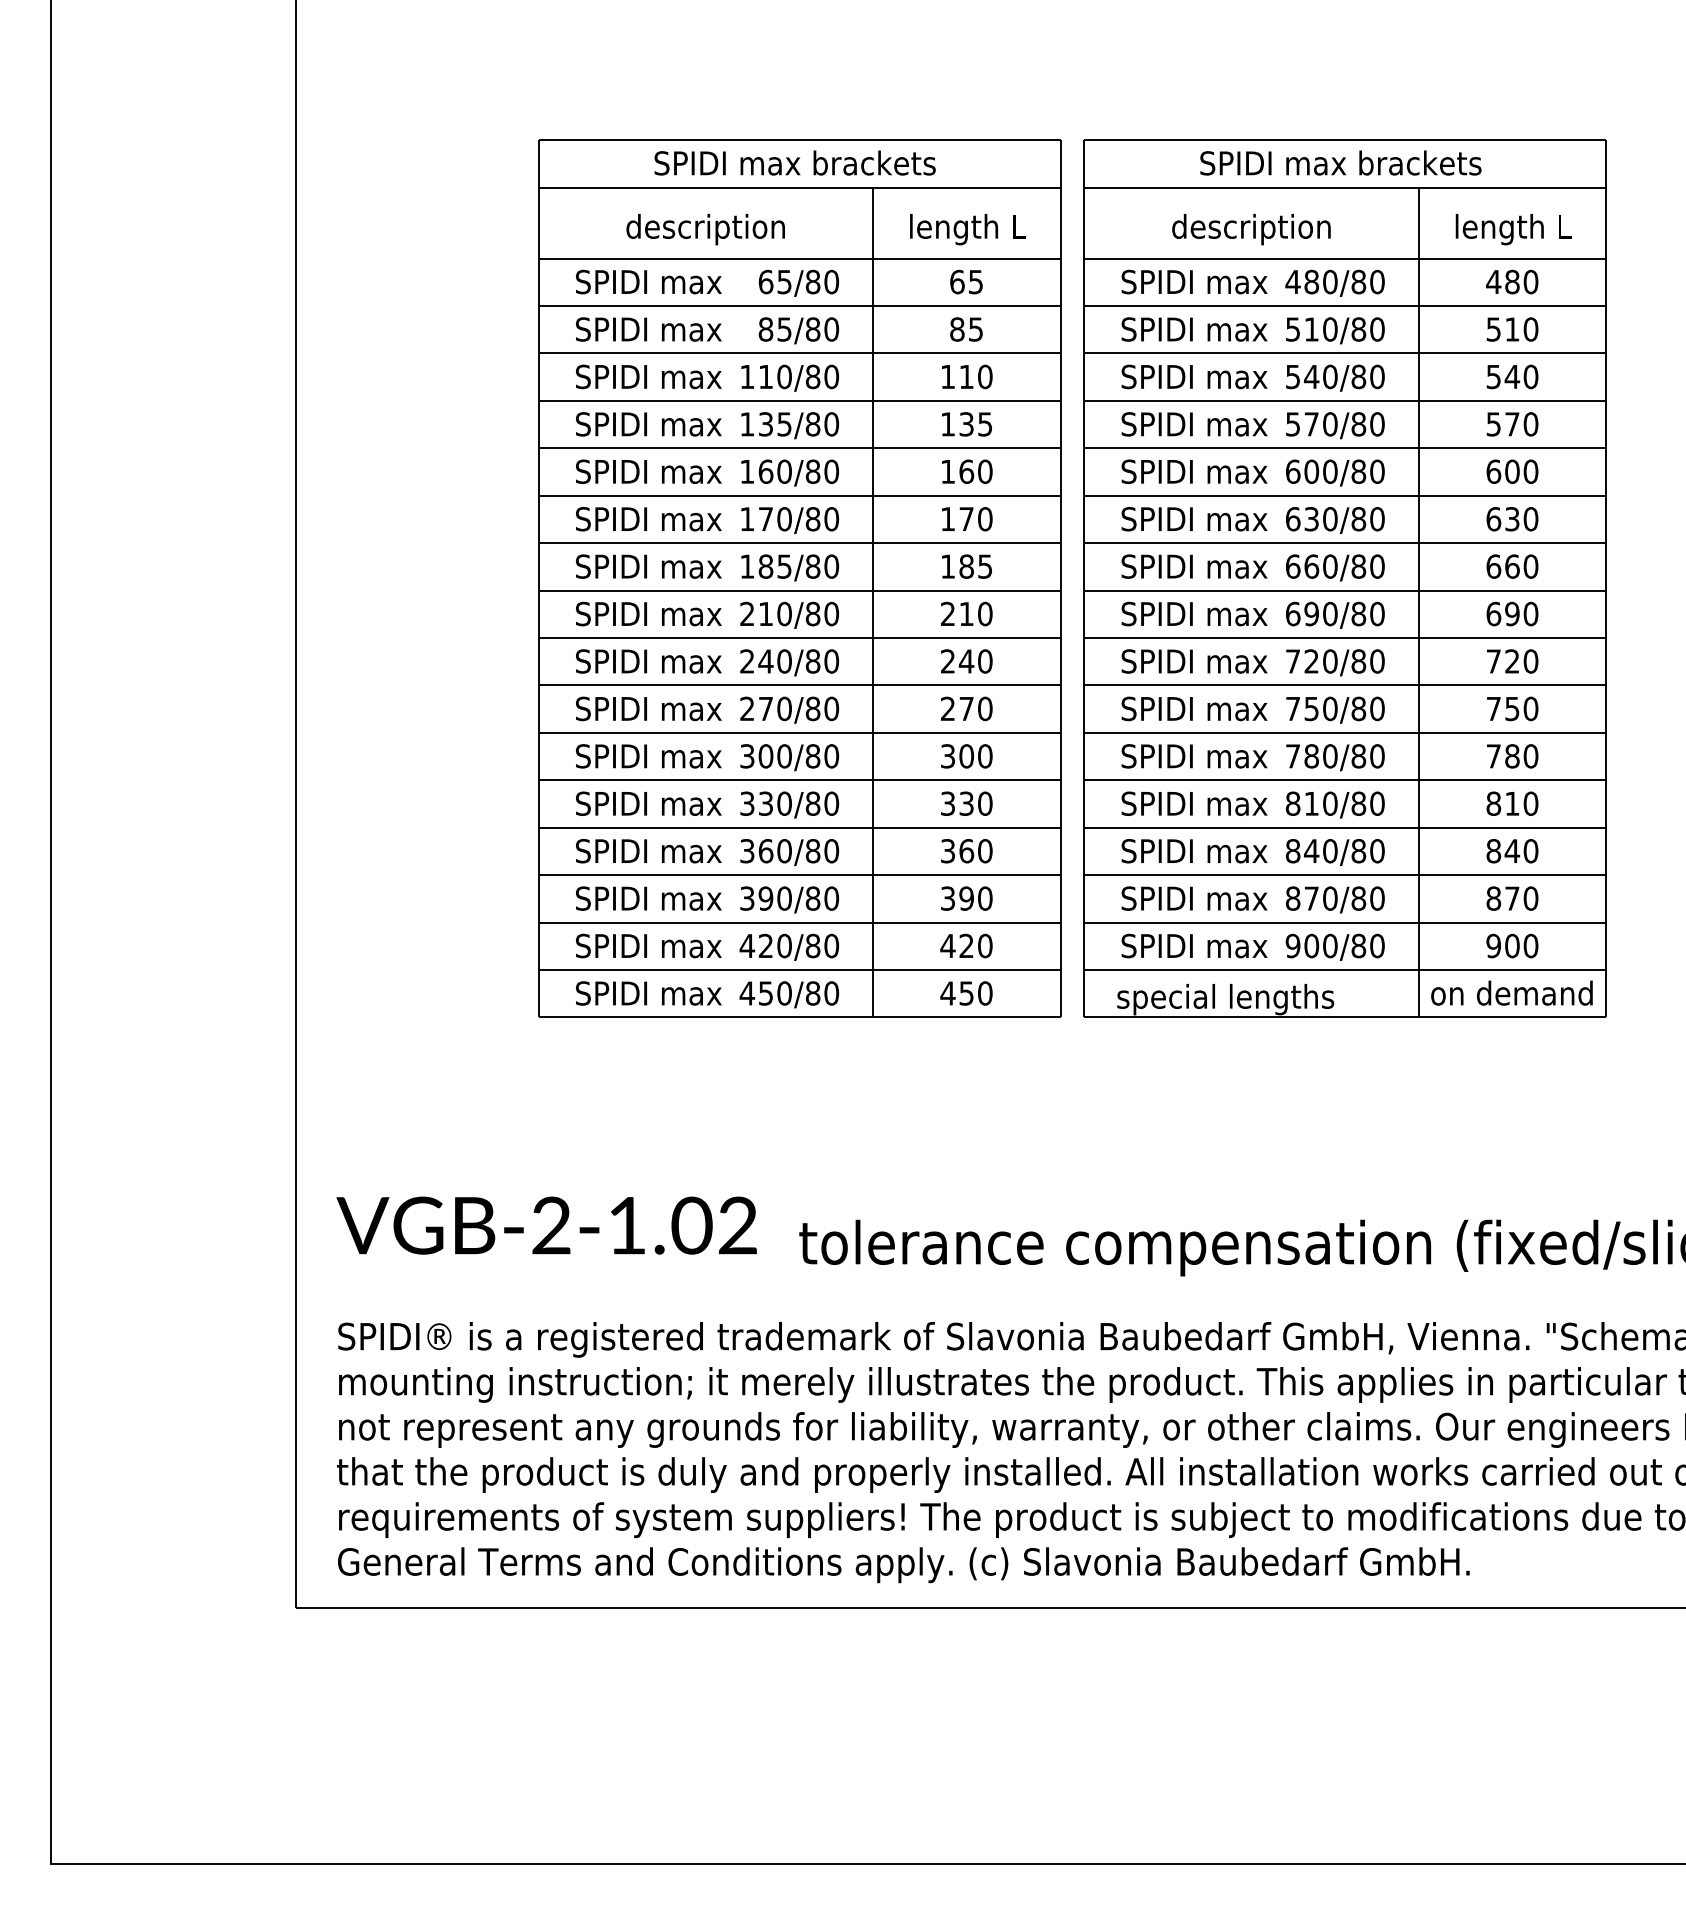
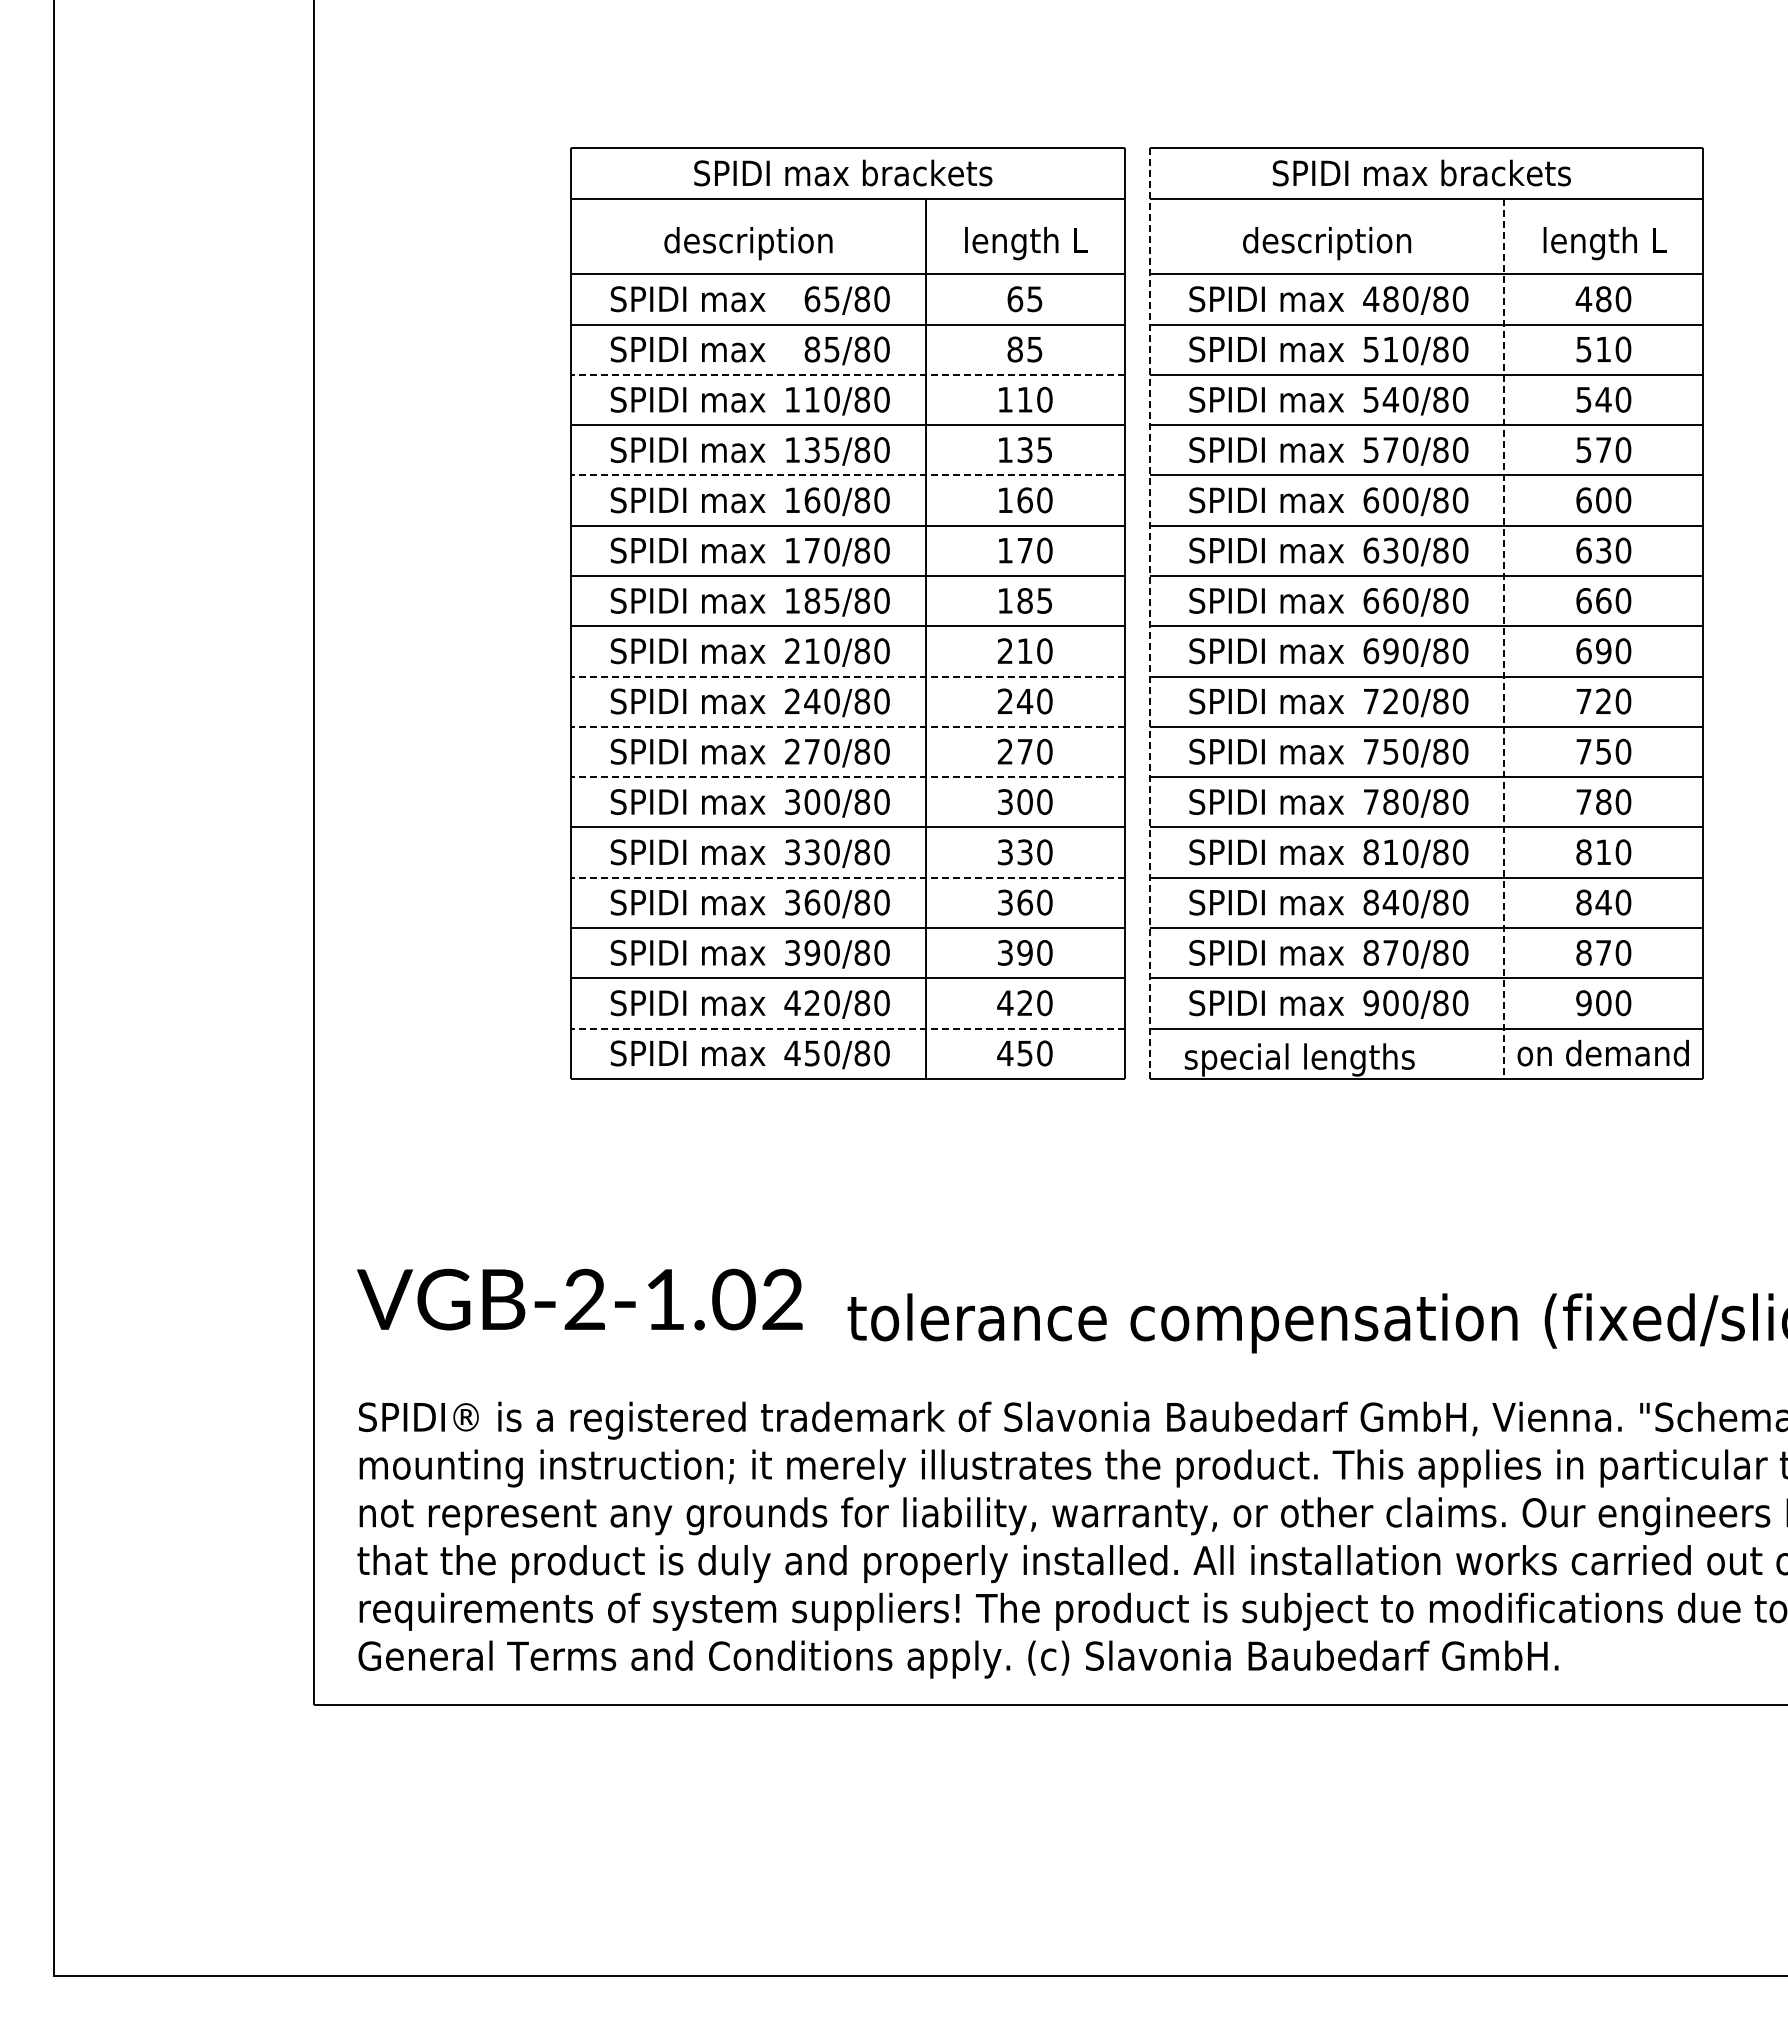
line: (800, 353) -> (848, 374), solid -> dashed
line: (800, 448) -> (848, 475), solid -> dashed
line: (1083, 579) -> (1149, 614), solid -> dashed
line: (1418, 603) -> (1504, 639), solid -> dashed
line: (800, 637) -> (848, 676), solid -> dashed
line: (800, 685) -> (848, 726), solid -> dashed
line: (800, 733) -> (848, 777), solid -> dashed
line: (800, 827) -> (848, 877), solid -> dashed
line: (800, 969) -> (848, 1028), solid -> dashed

